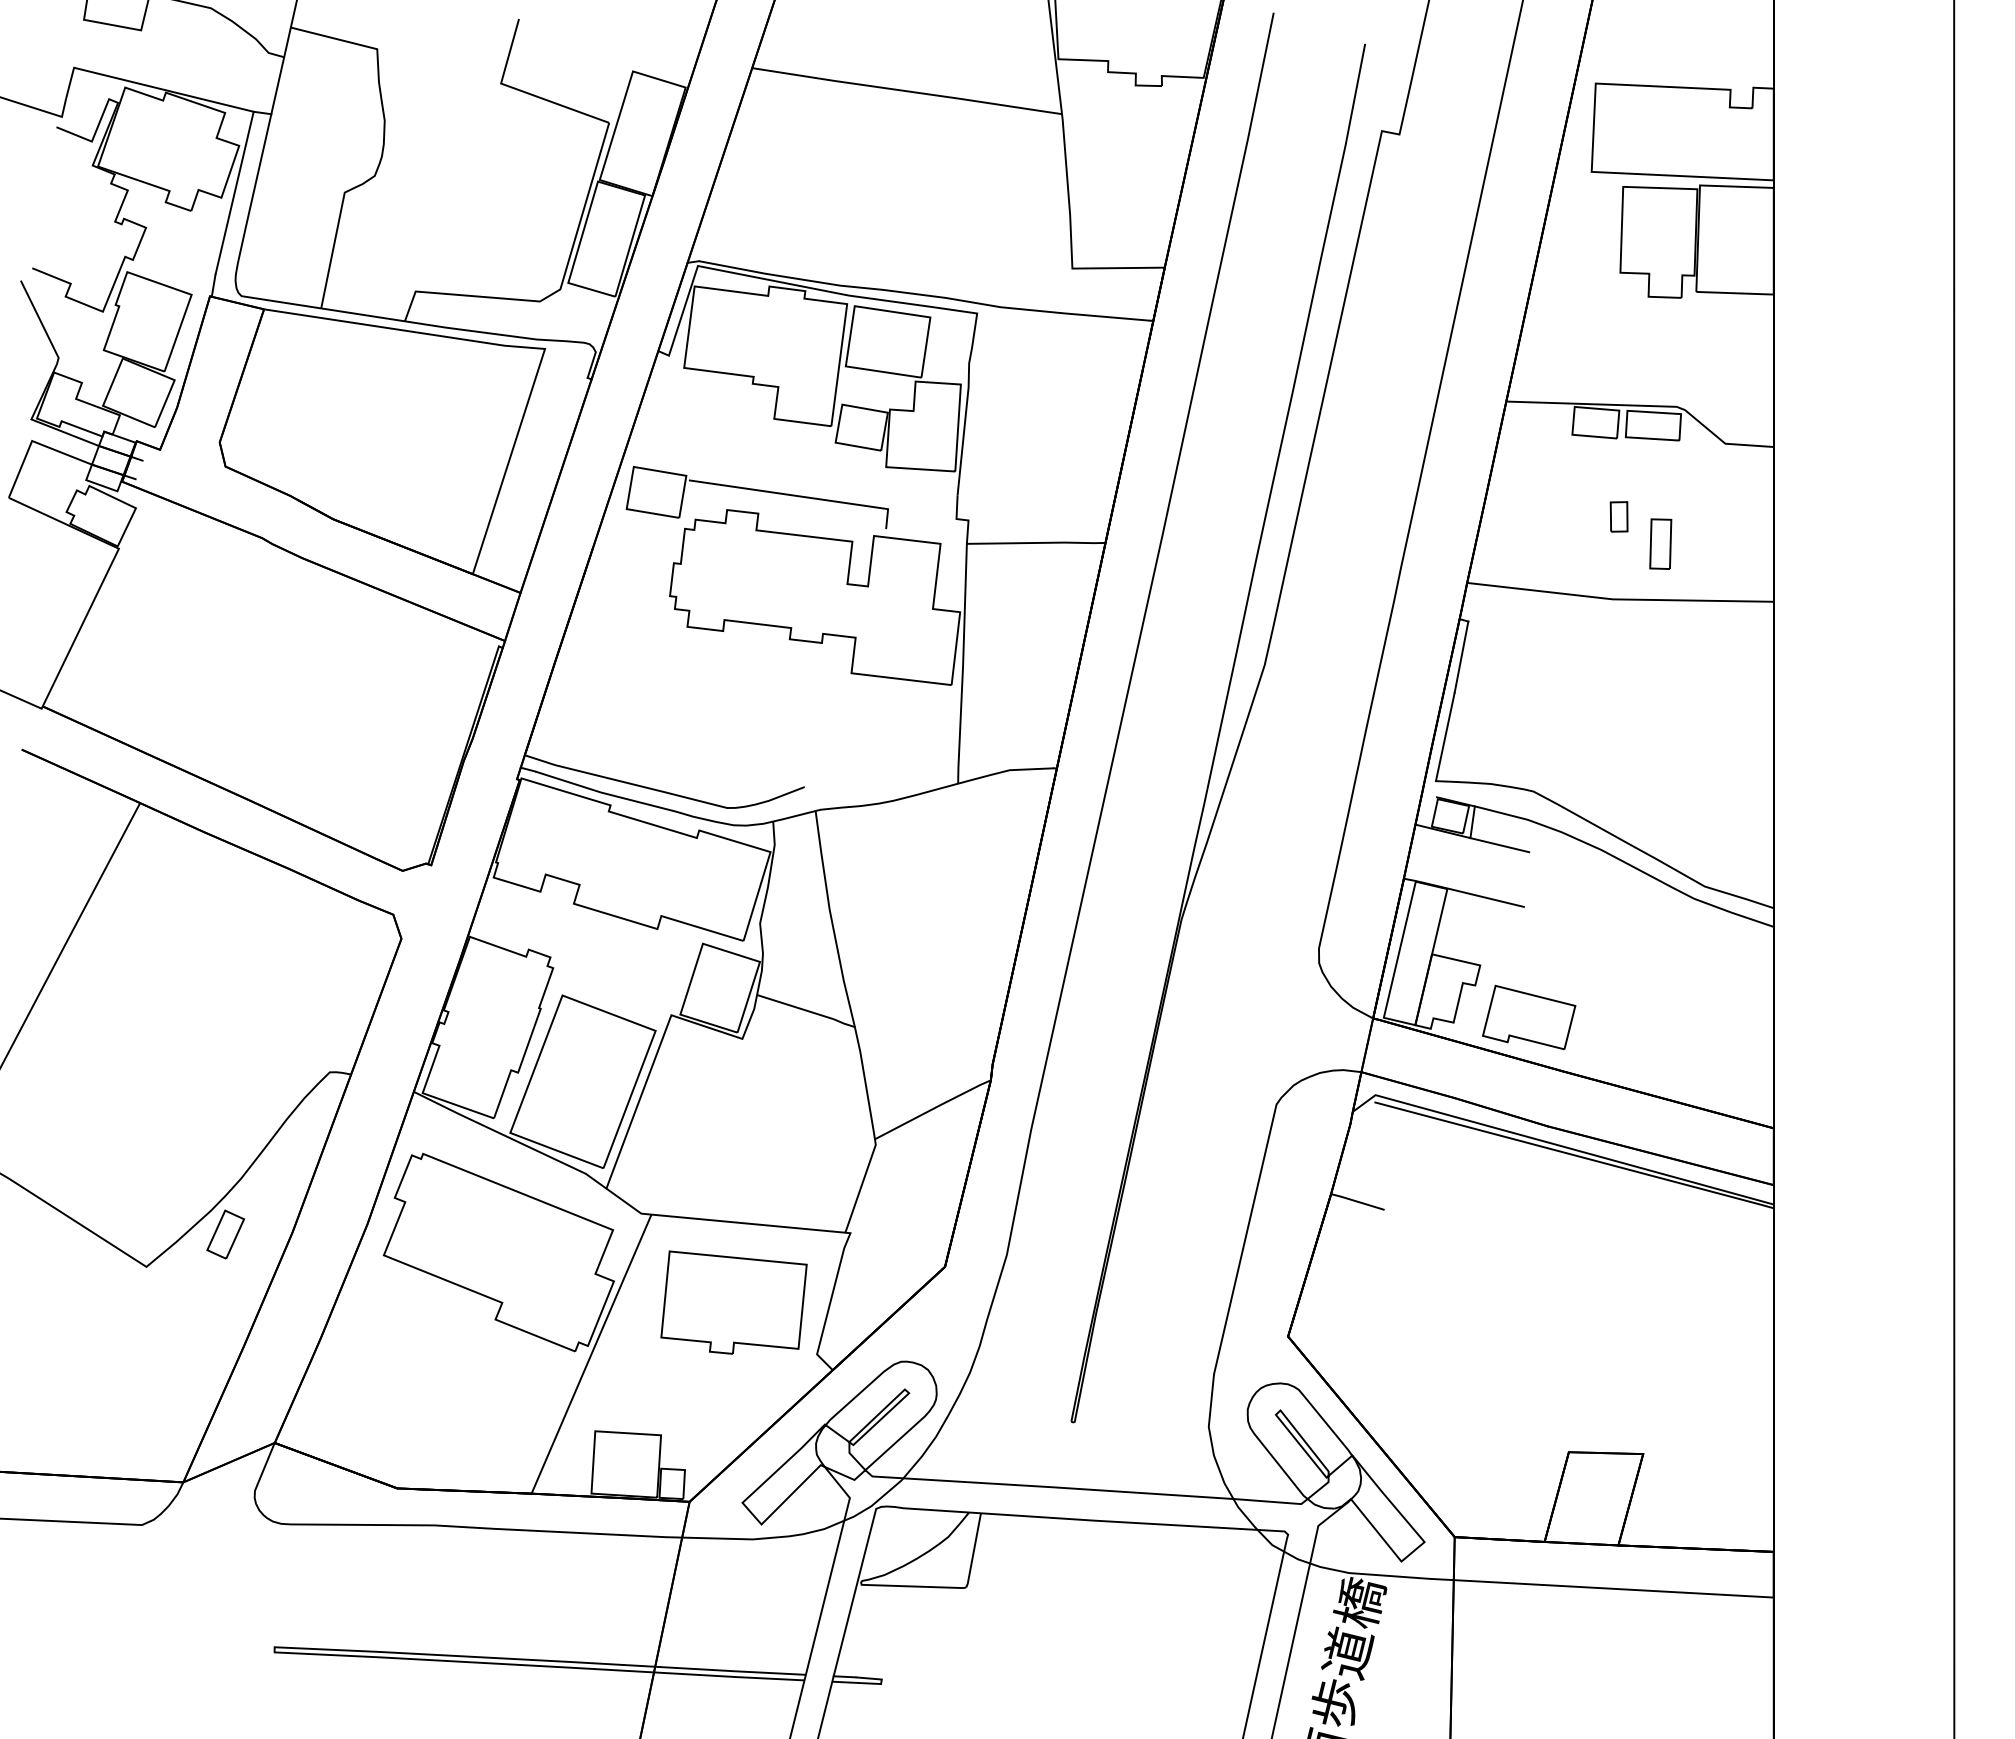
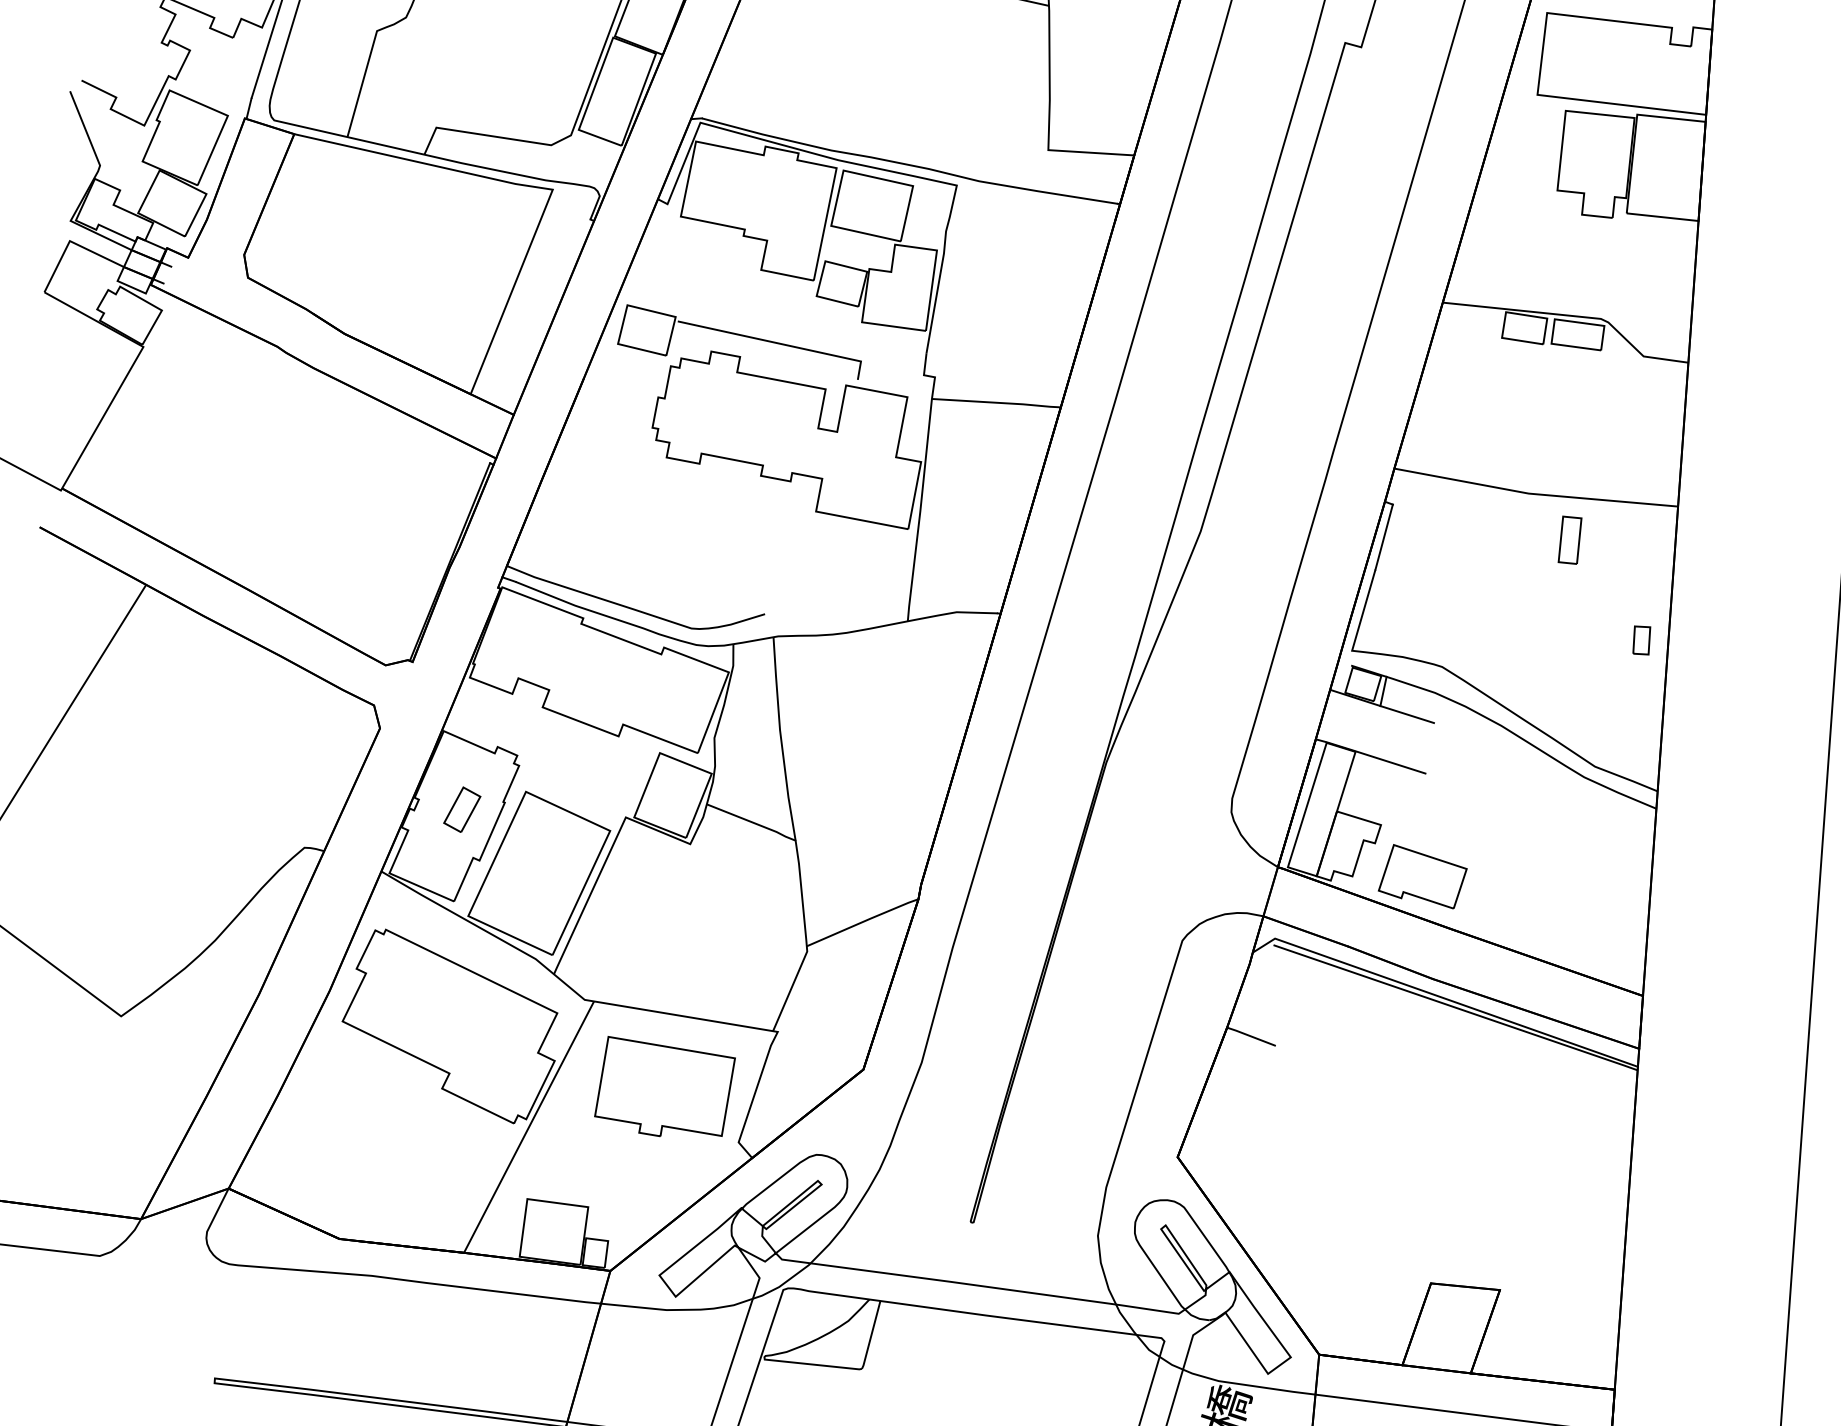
part: (1618, 516) -> (1641, 640), moved
part: (1660, 543) -> (1569, 539), moved
part: (225, 1234) -> (462, 809), moved

